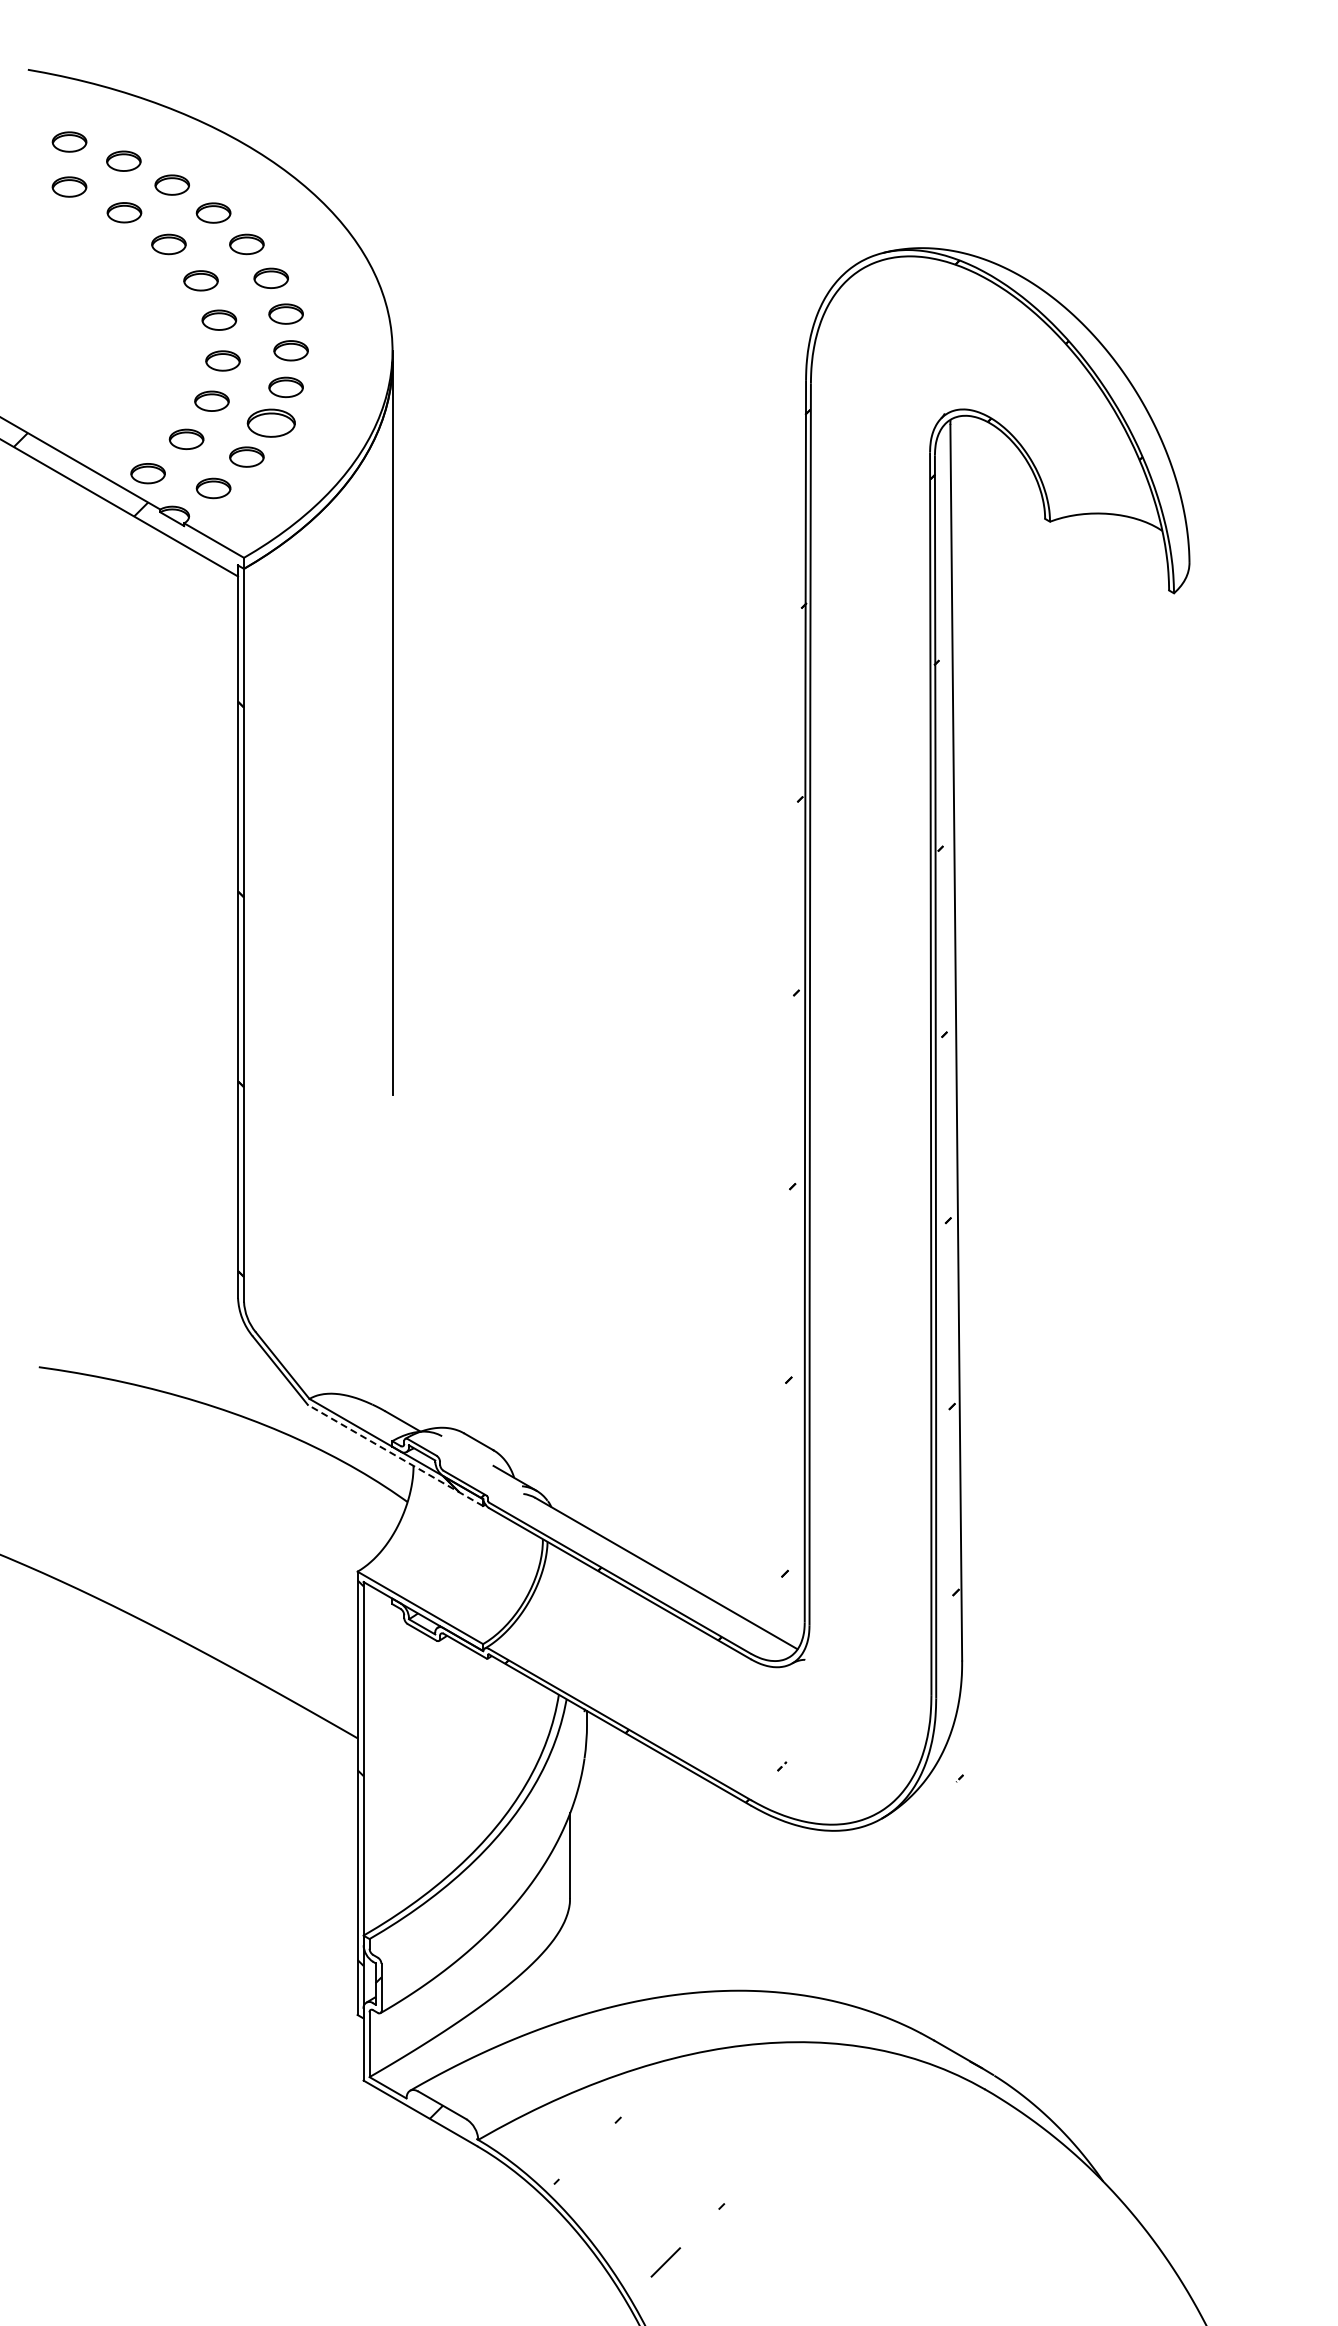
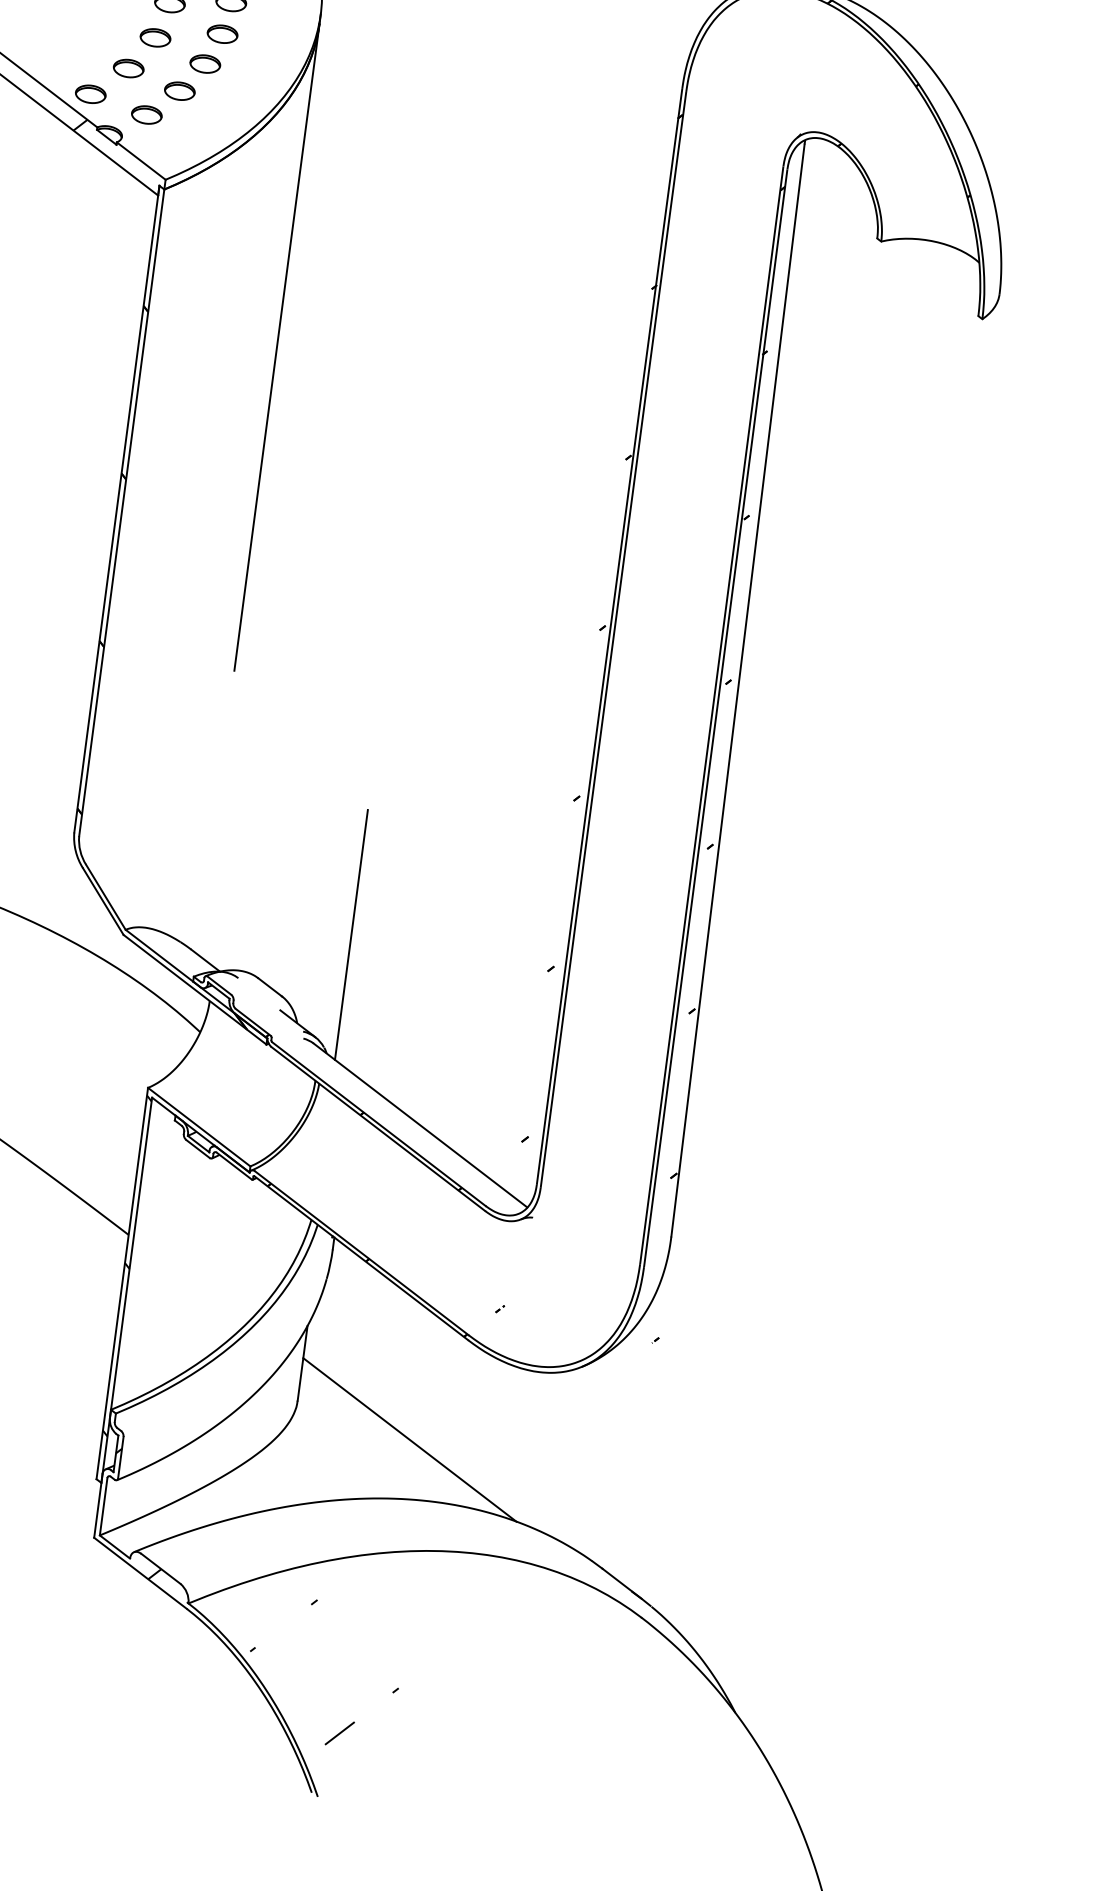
part: (270, 422) -> (204, 63), size x0.71
line: (561, 1371) -> (351, 934), added
line: (395, 1455) -> (195, 989), dashed -> solid
line: (700, 1924) -> (409, 1439), added

